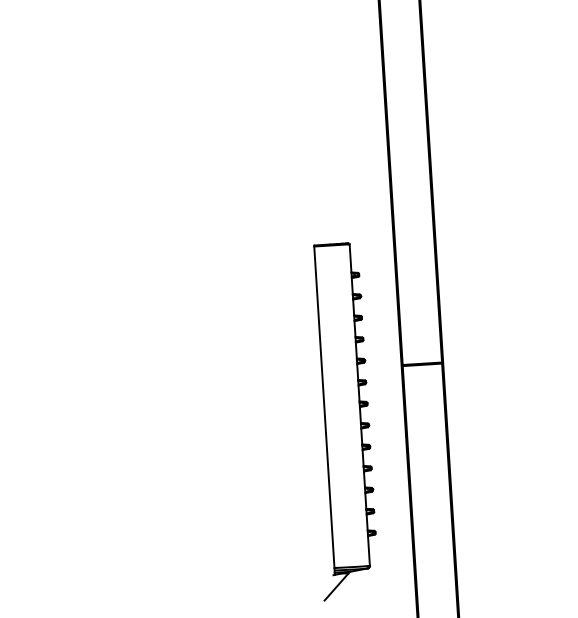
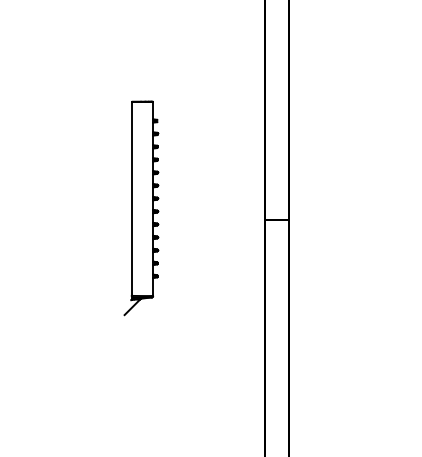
part: (341, 421) -> (141, 208), moved

